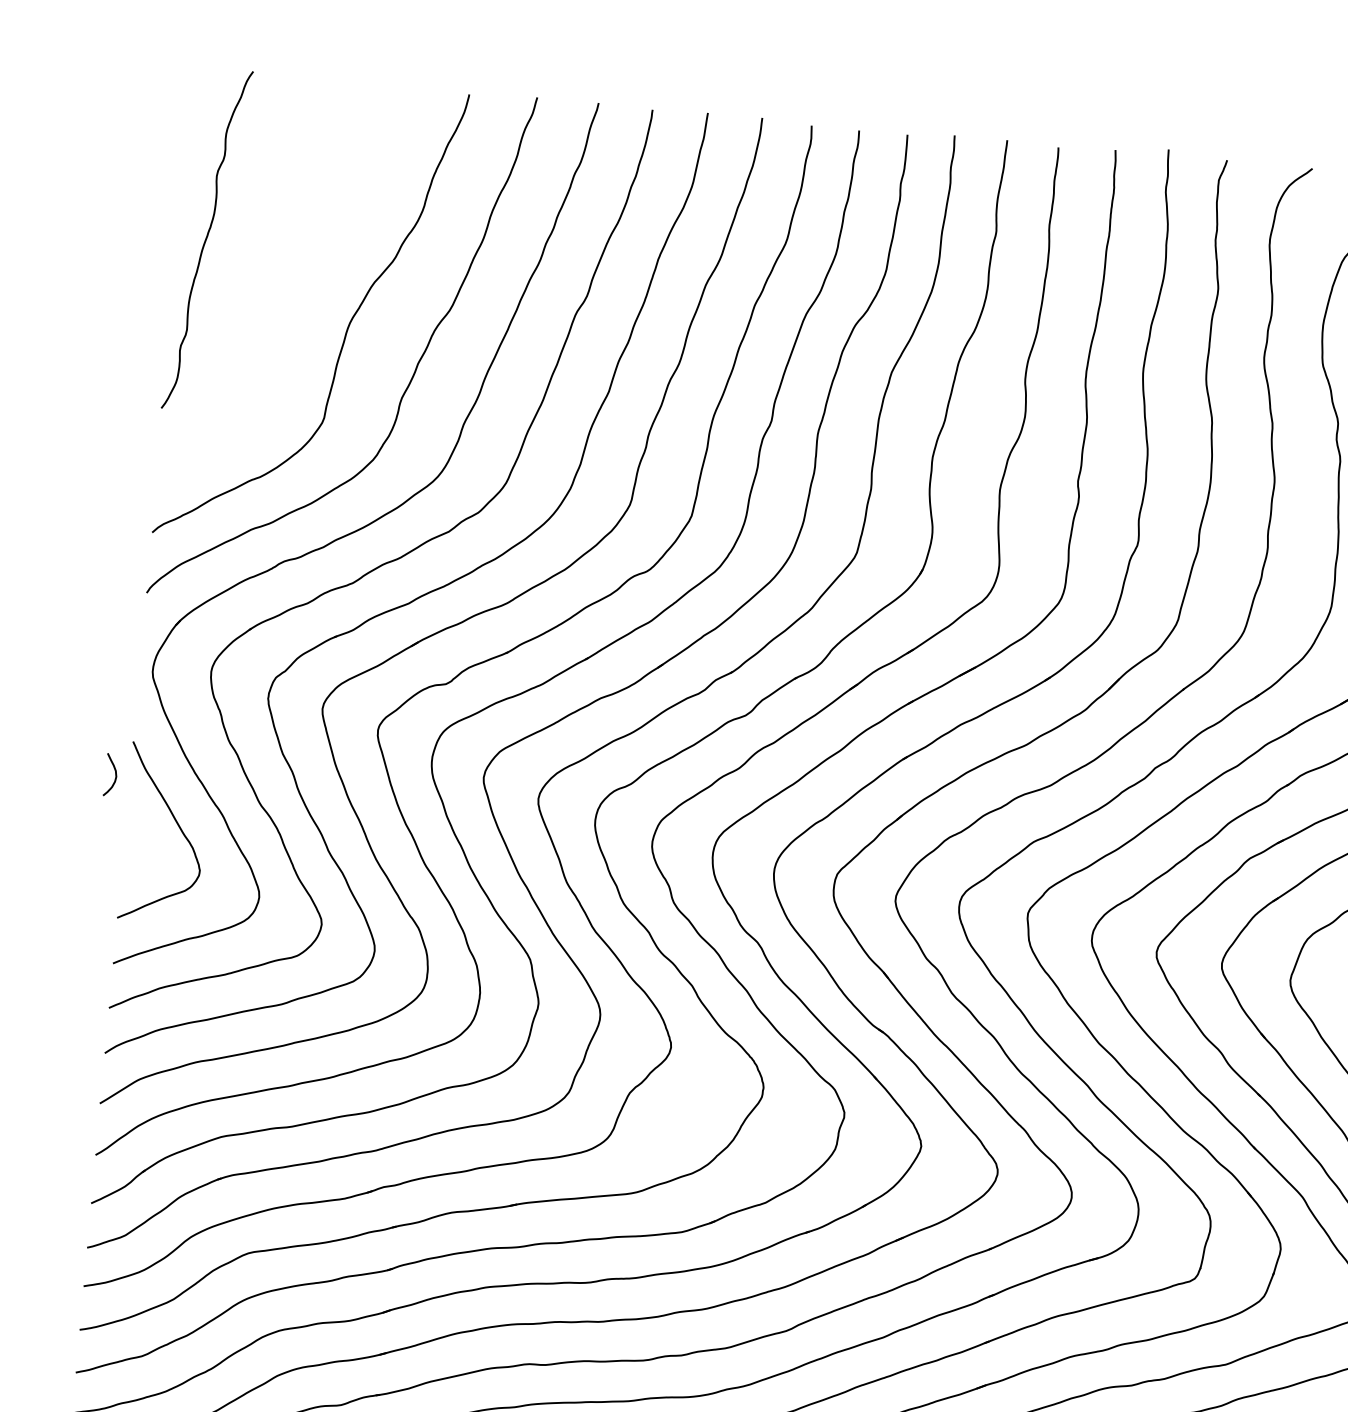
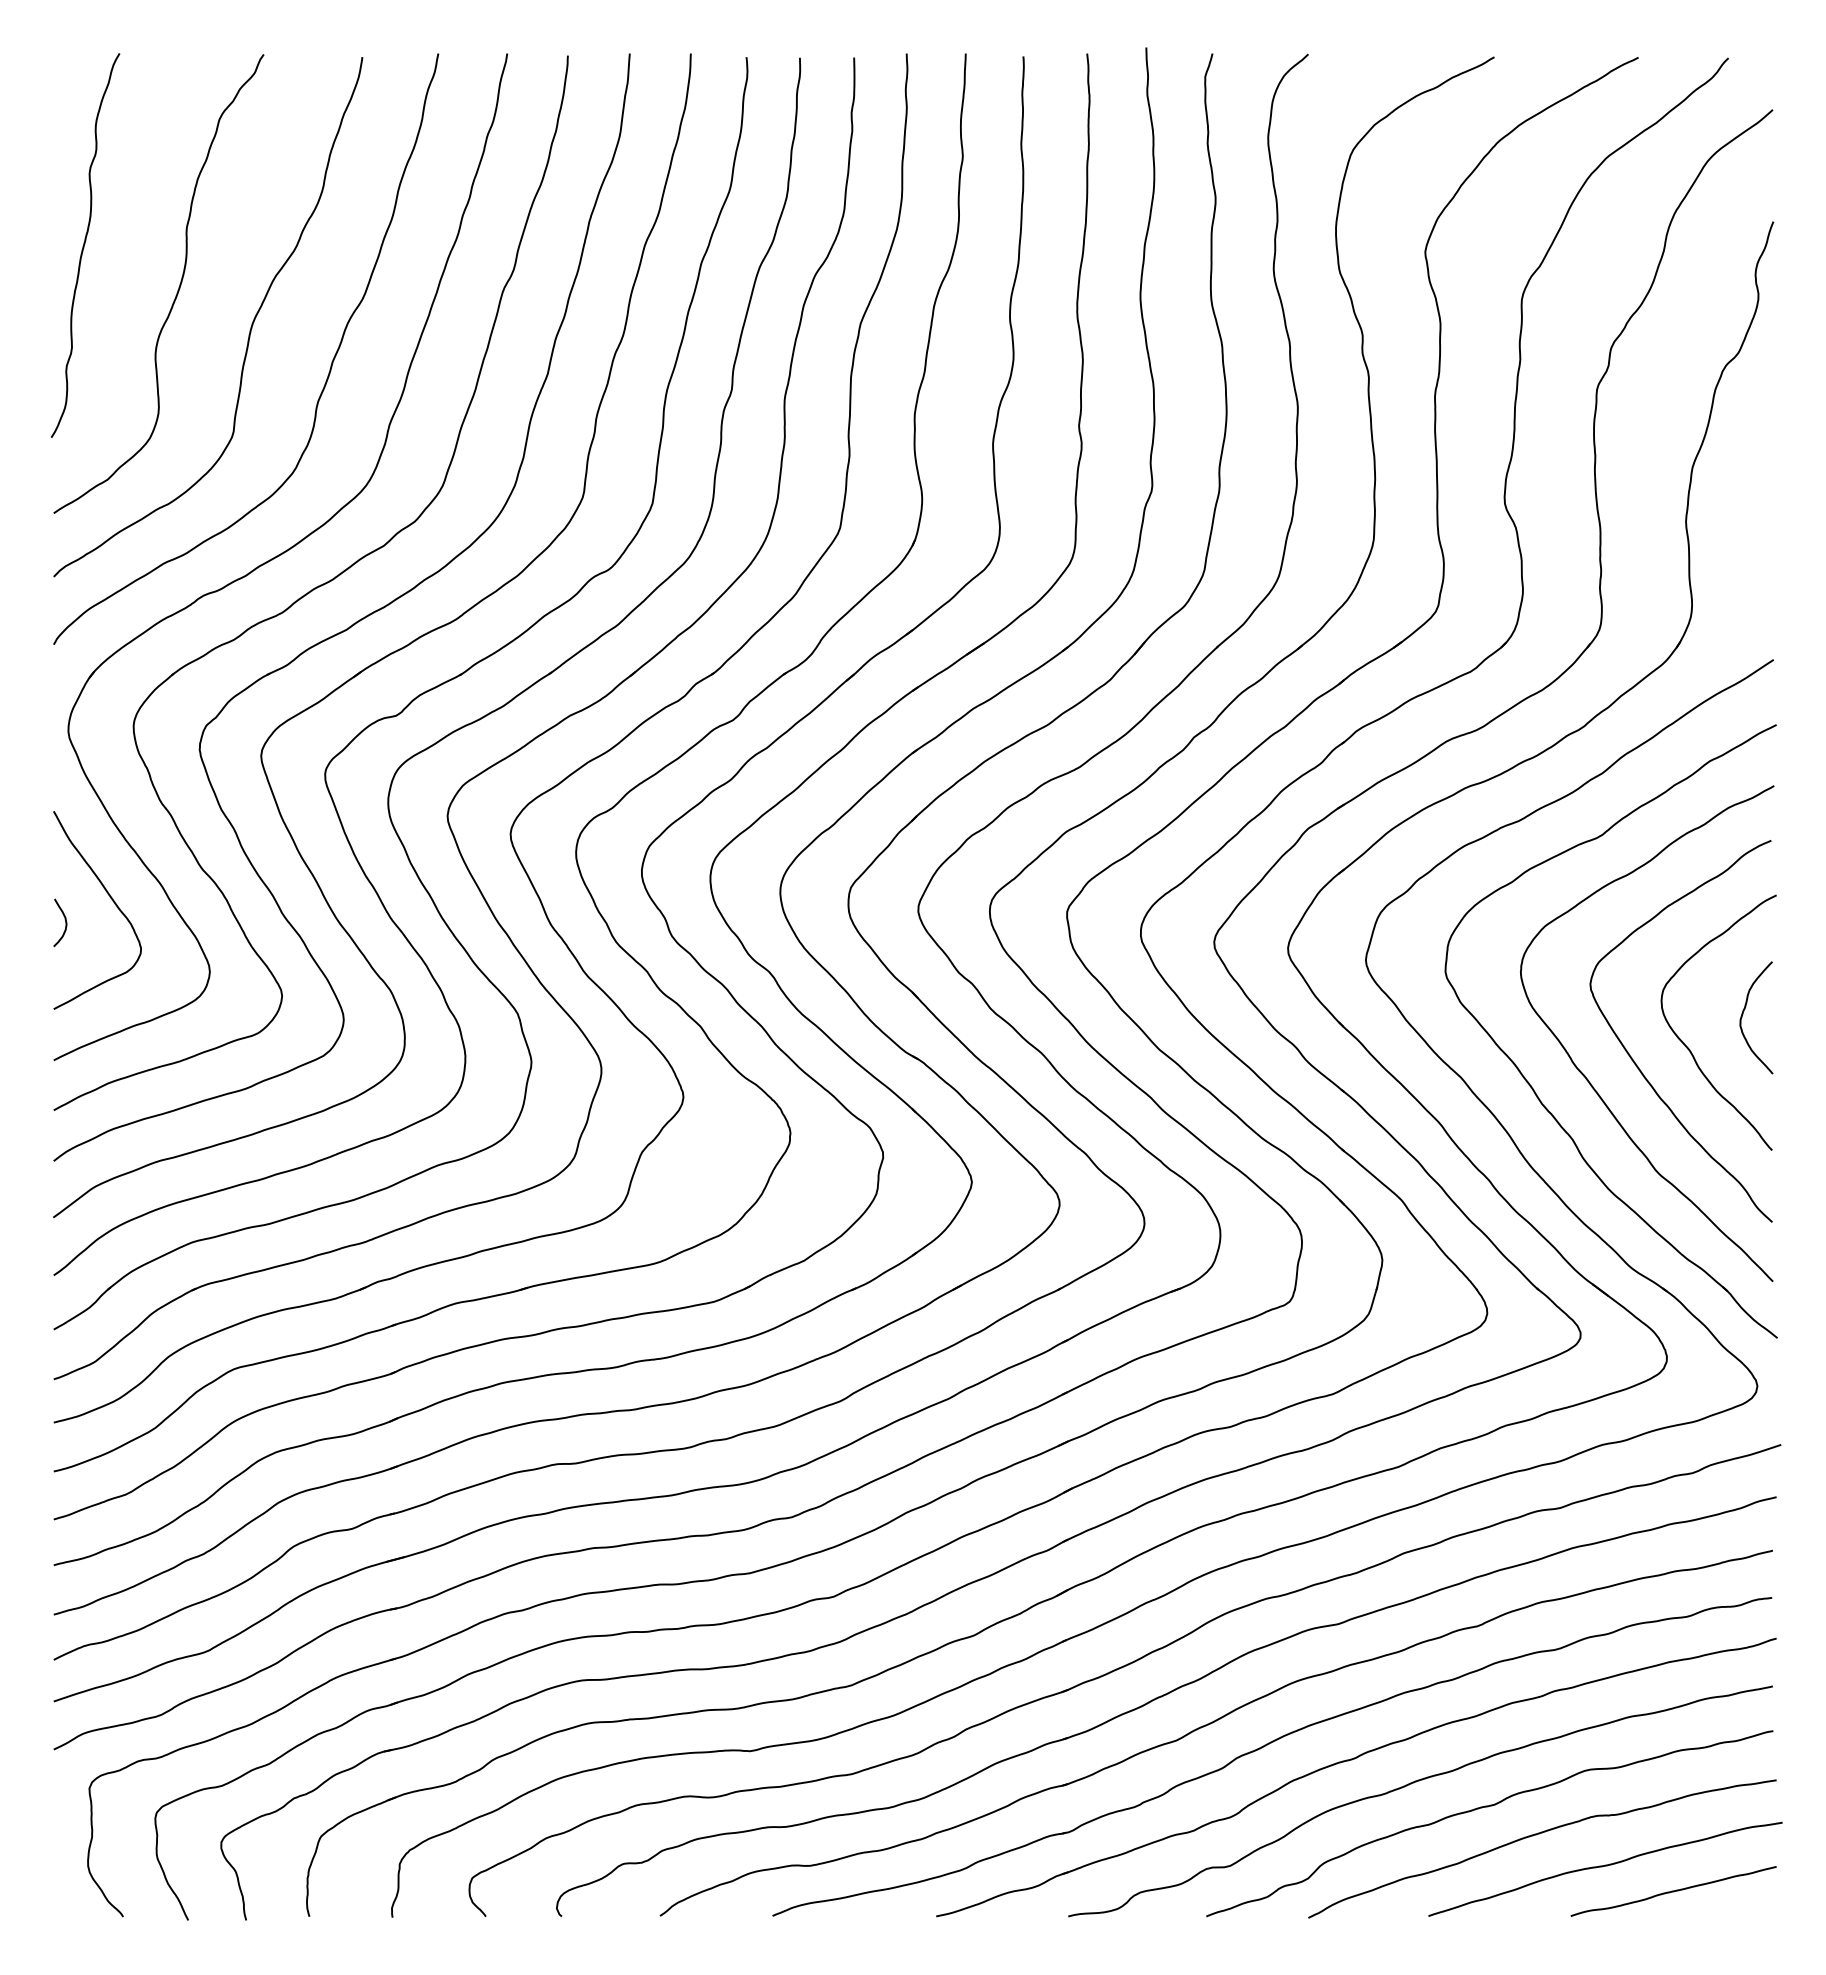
curve: (285, 287) -> (177, 290), added
curve: (114, 772) -> (64, 919), moved

